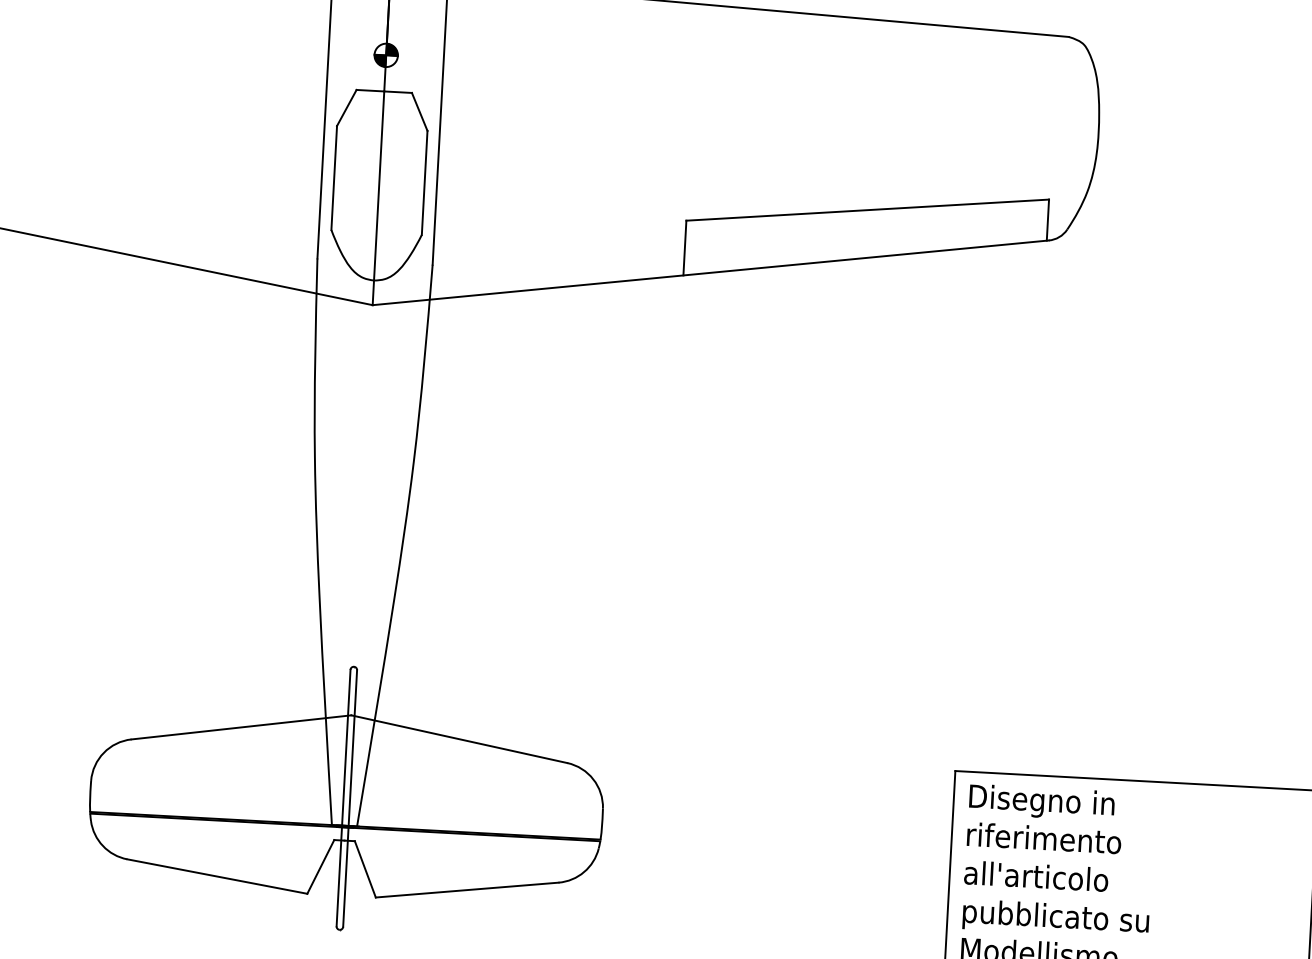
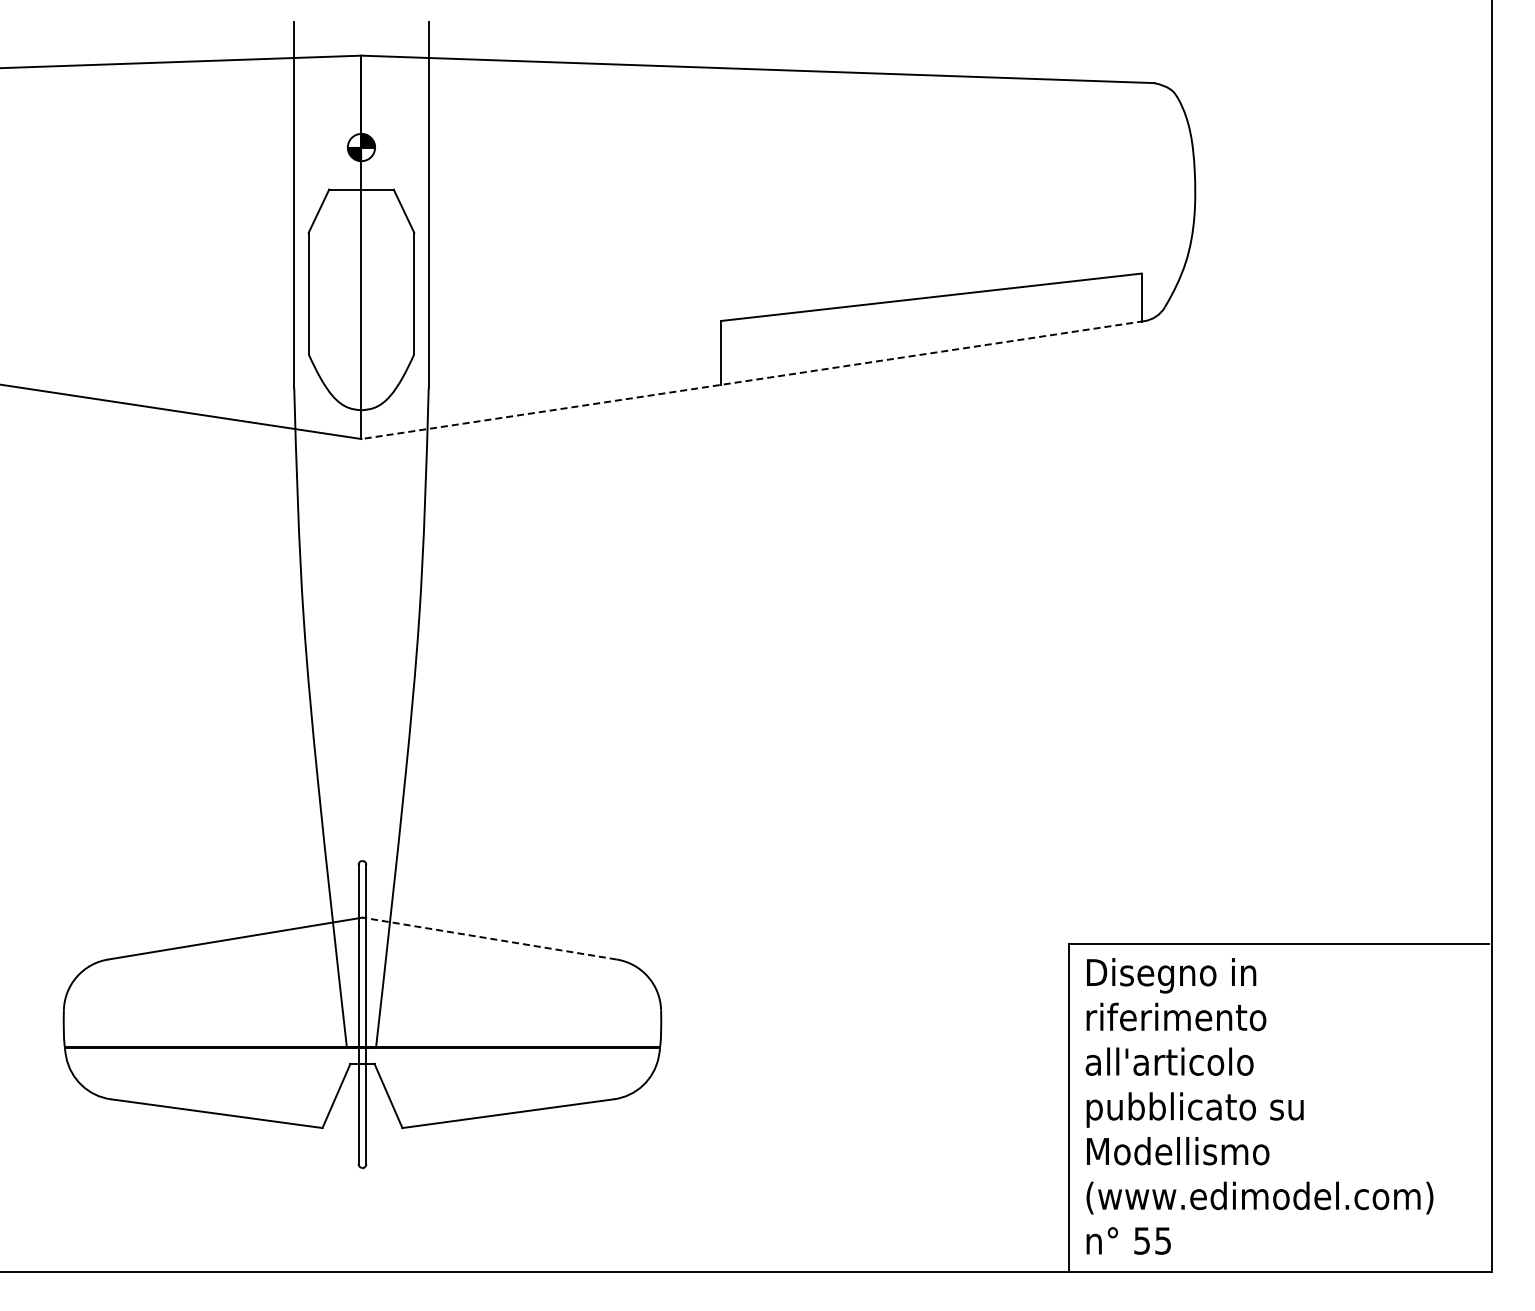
line: (710, 273) -> (752, 380), solid -> dashed
line: (459, 739) -> (489, 938), solid -> dashed

